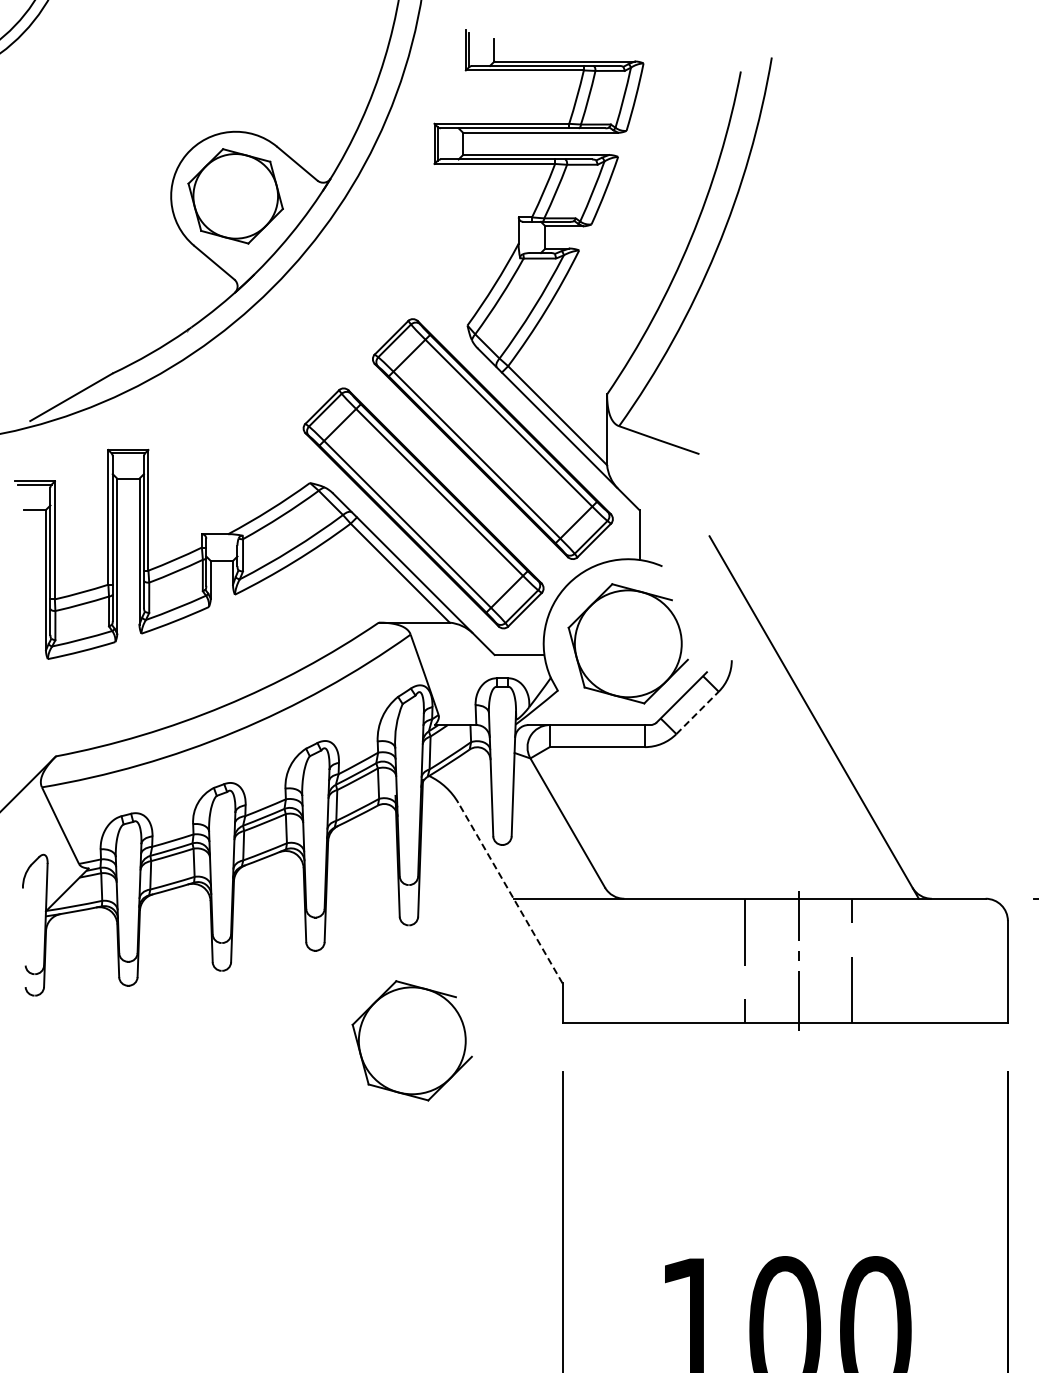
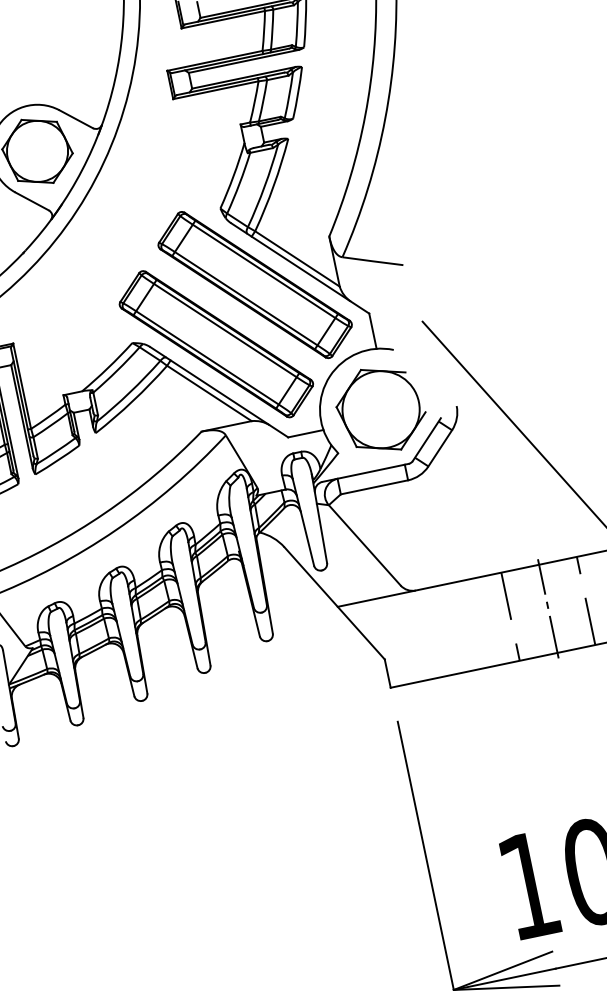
line: (697, 712) -> (440, 448), dashed -> solid
line: (510, 892) -> (334, 602), dashed -> solid
part: (411, 1040) -> (286, 722), removed

